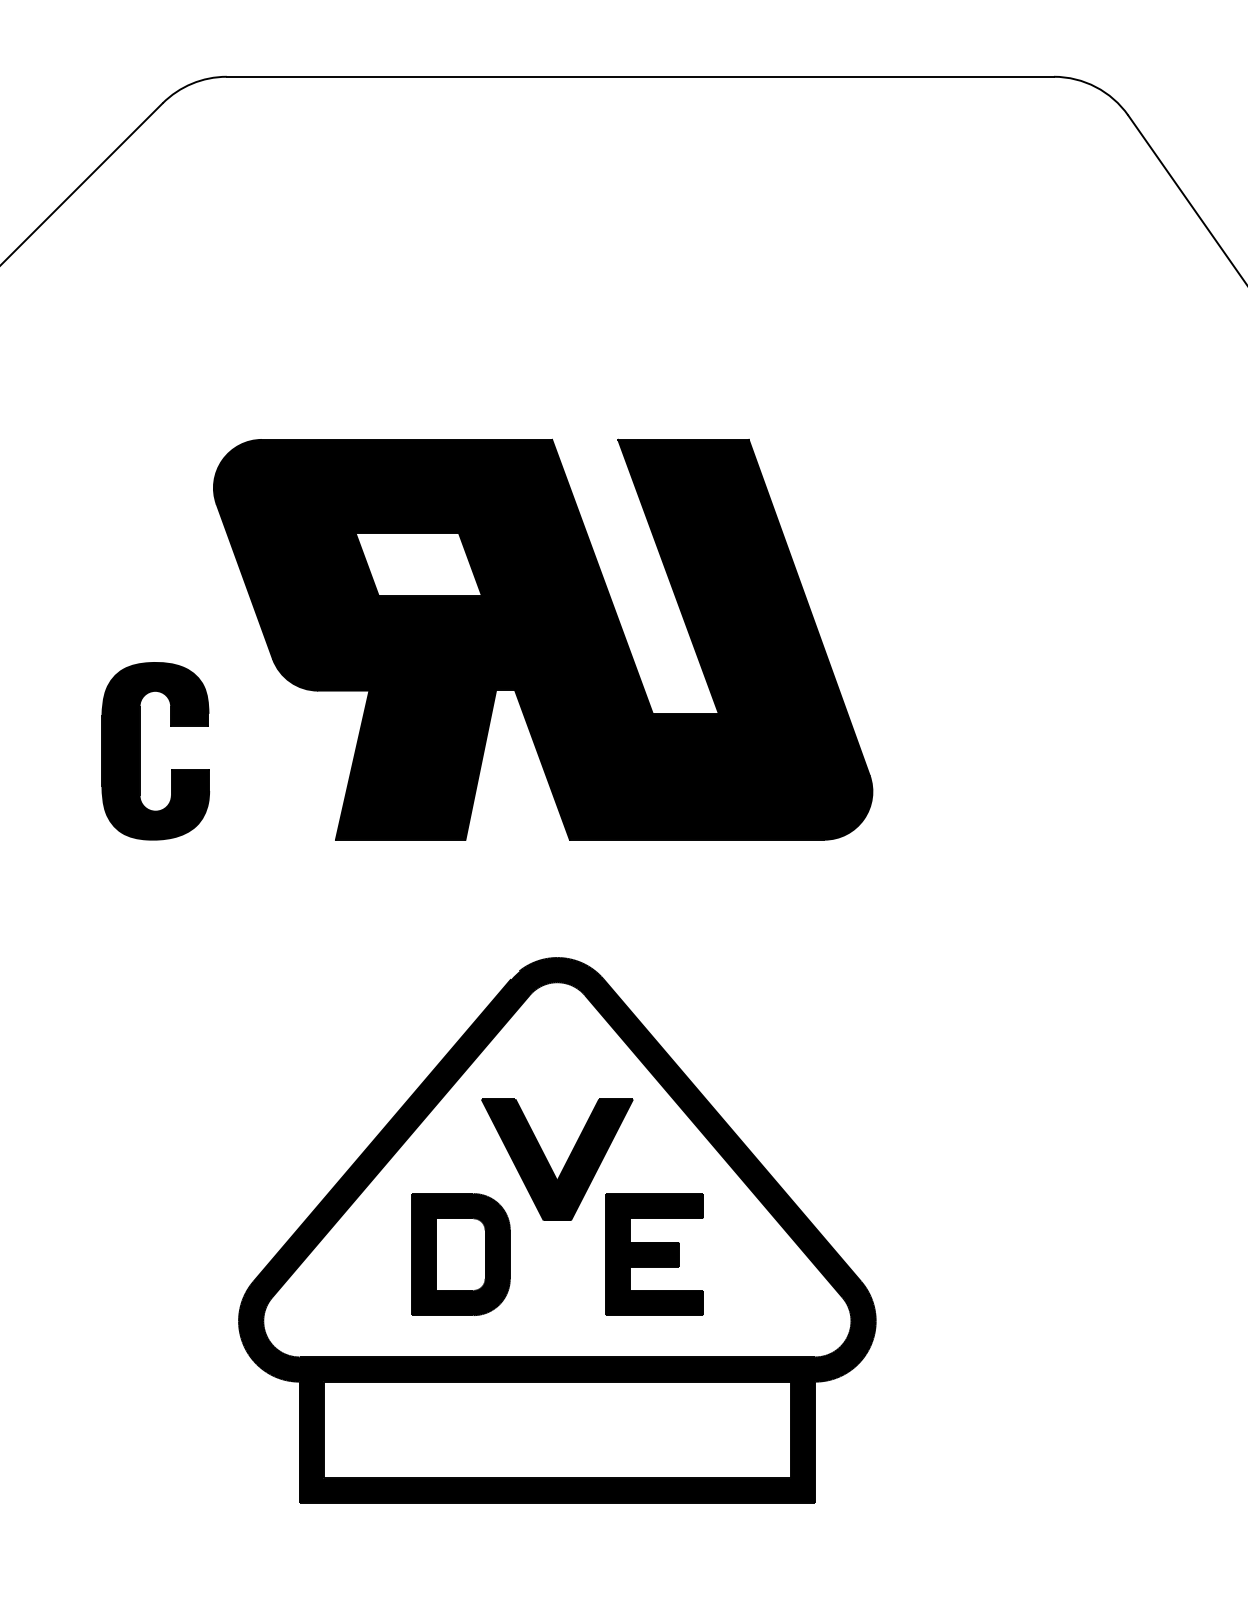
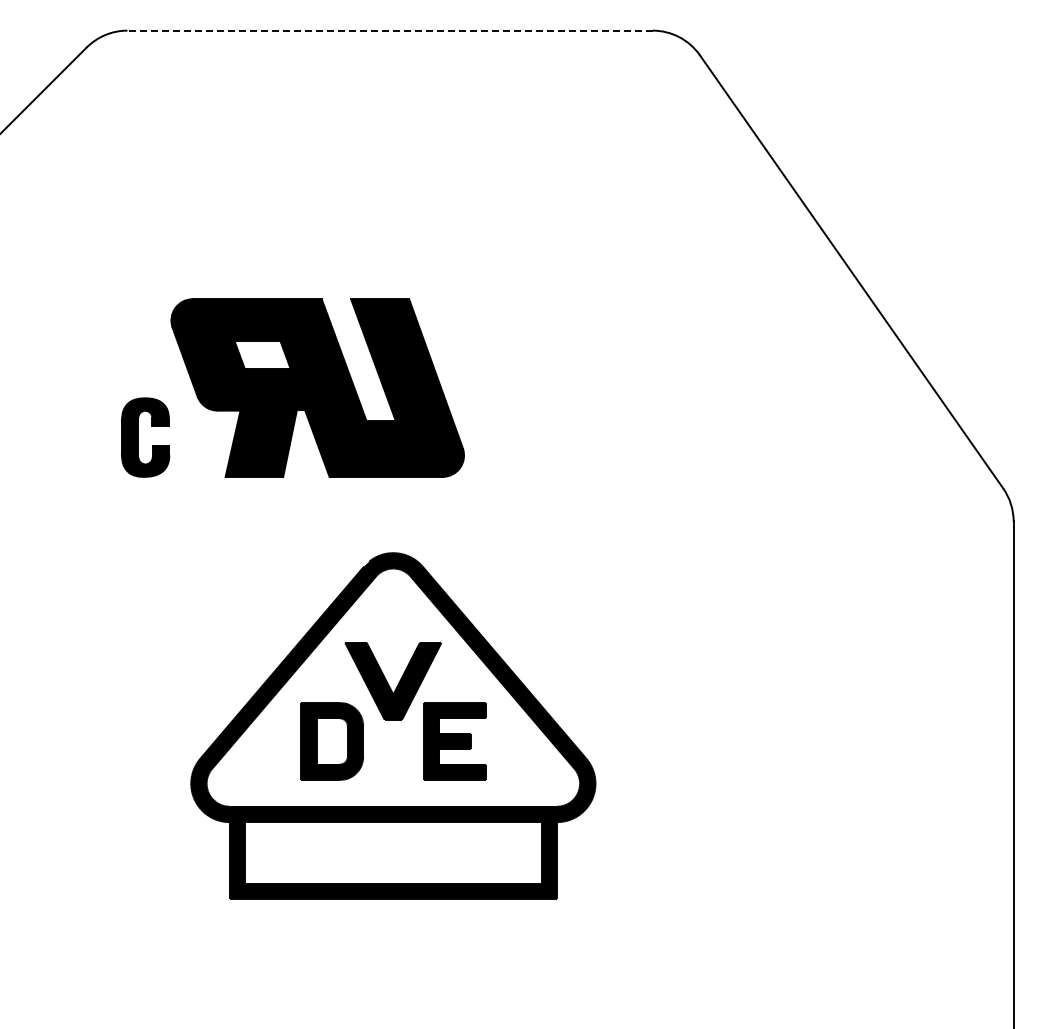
line: (641, 76) -> (390, 30), solid -> dashed
part: (486, 638) -> (292, 387), size x0.7
part: (557, 1229) -> (393, 725), moved

